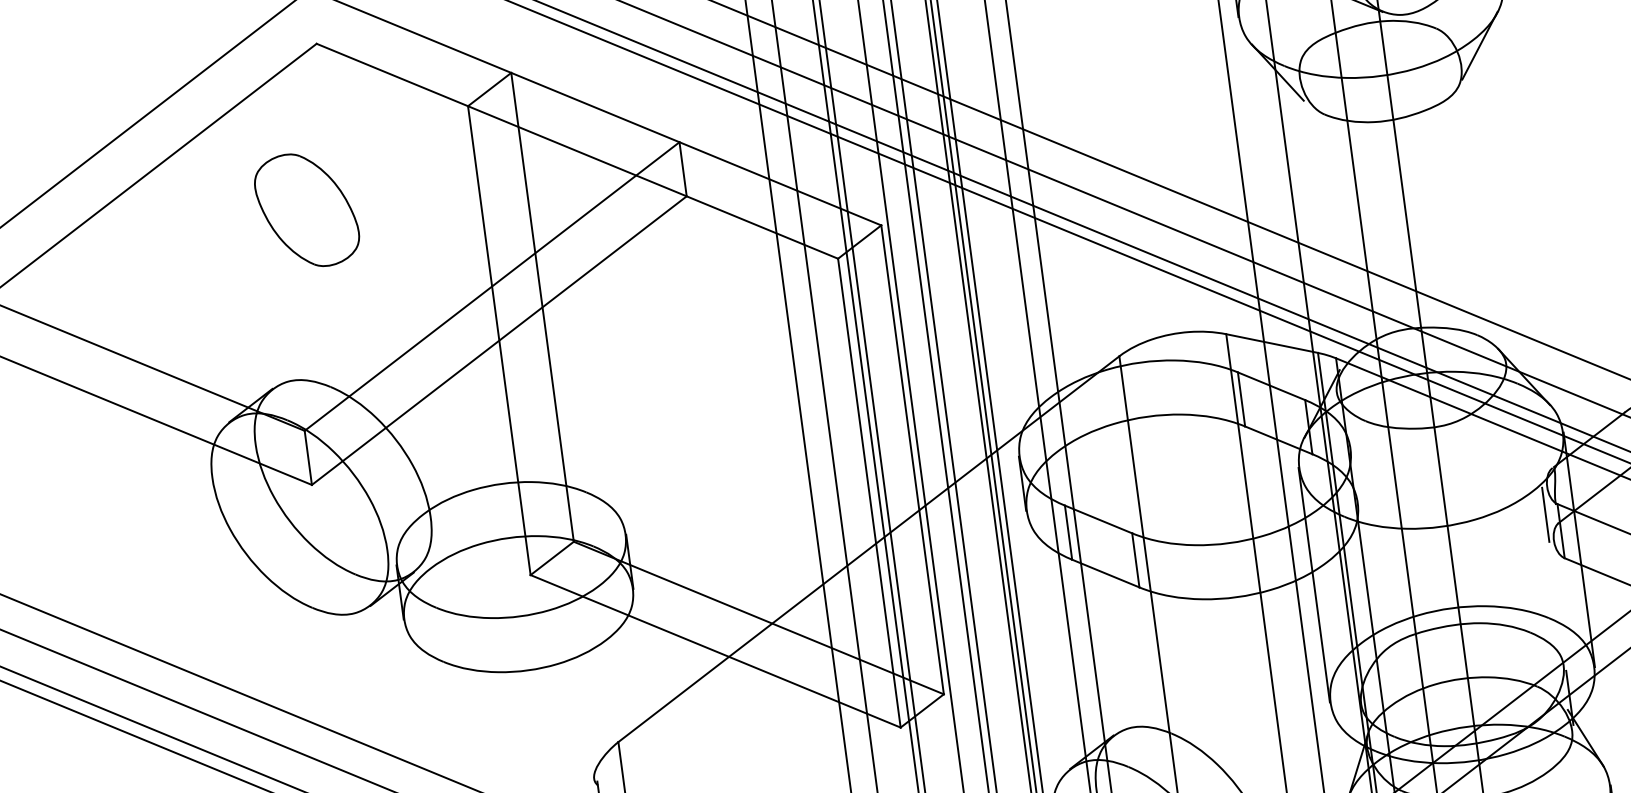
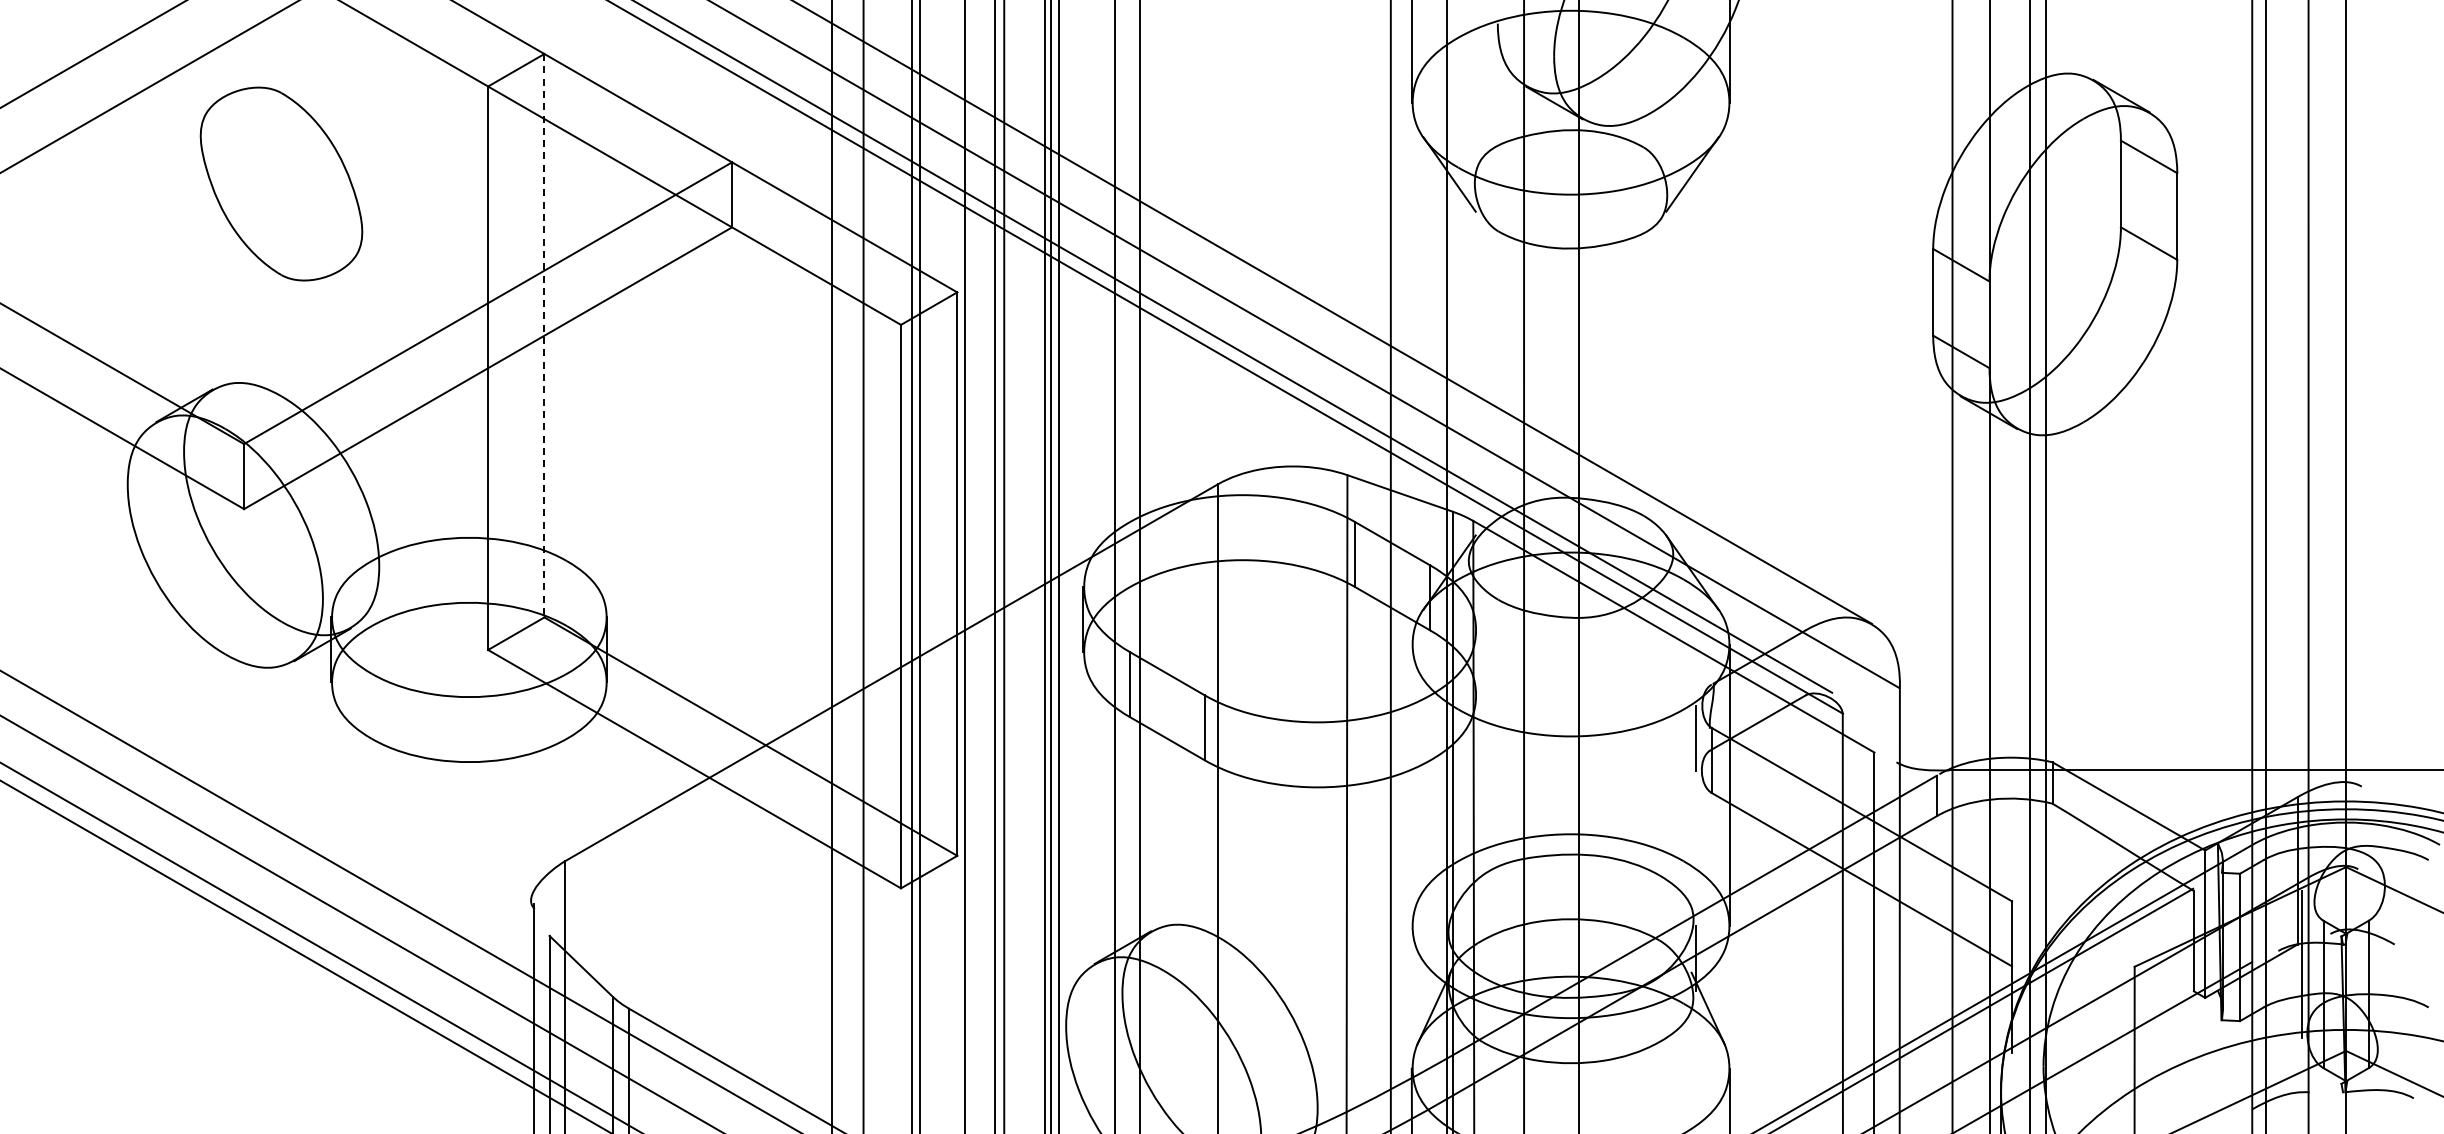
part: (306, 209) -> (281, 183), size x1.4
line: (542, 307) -> (544, 335), solid -> dashed
line: (1314, 585) -> (1411, 785), removed

